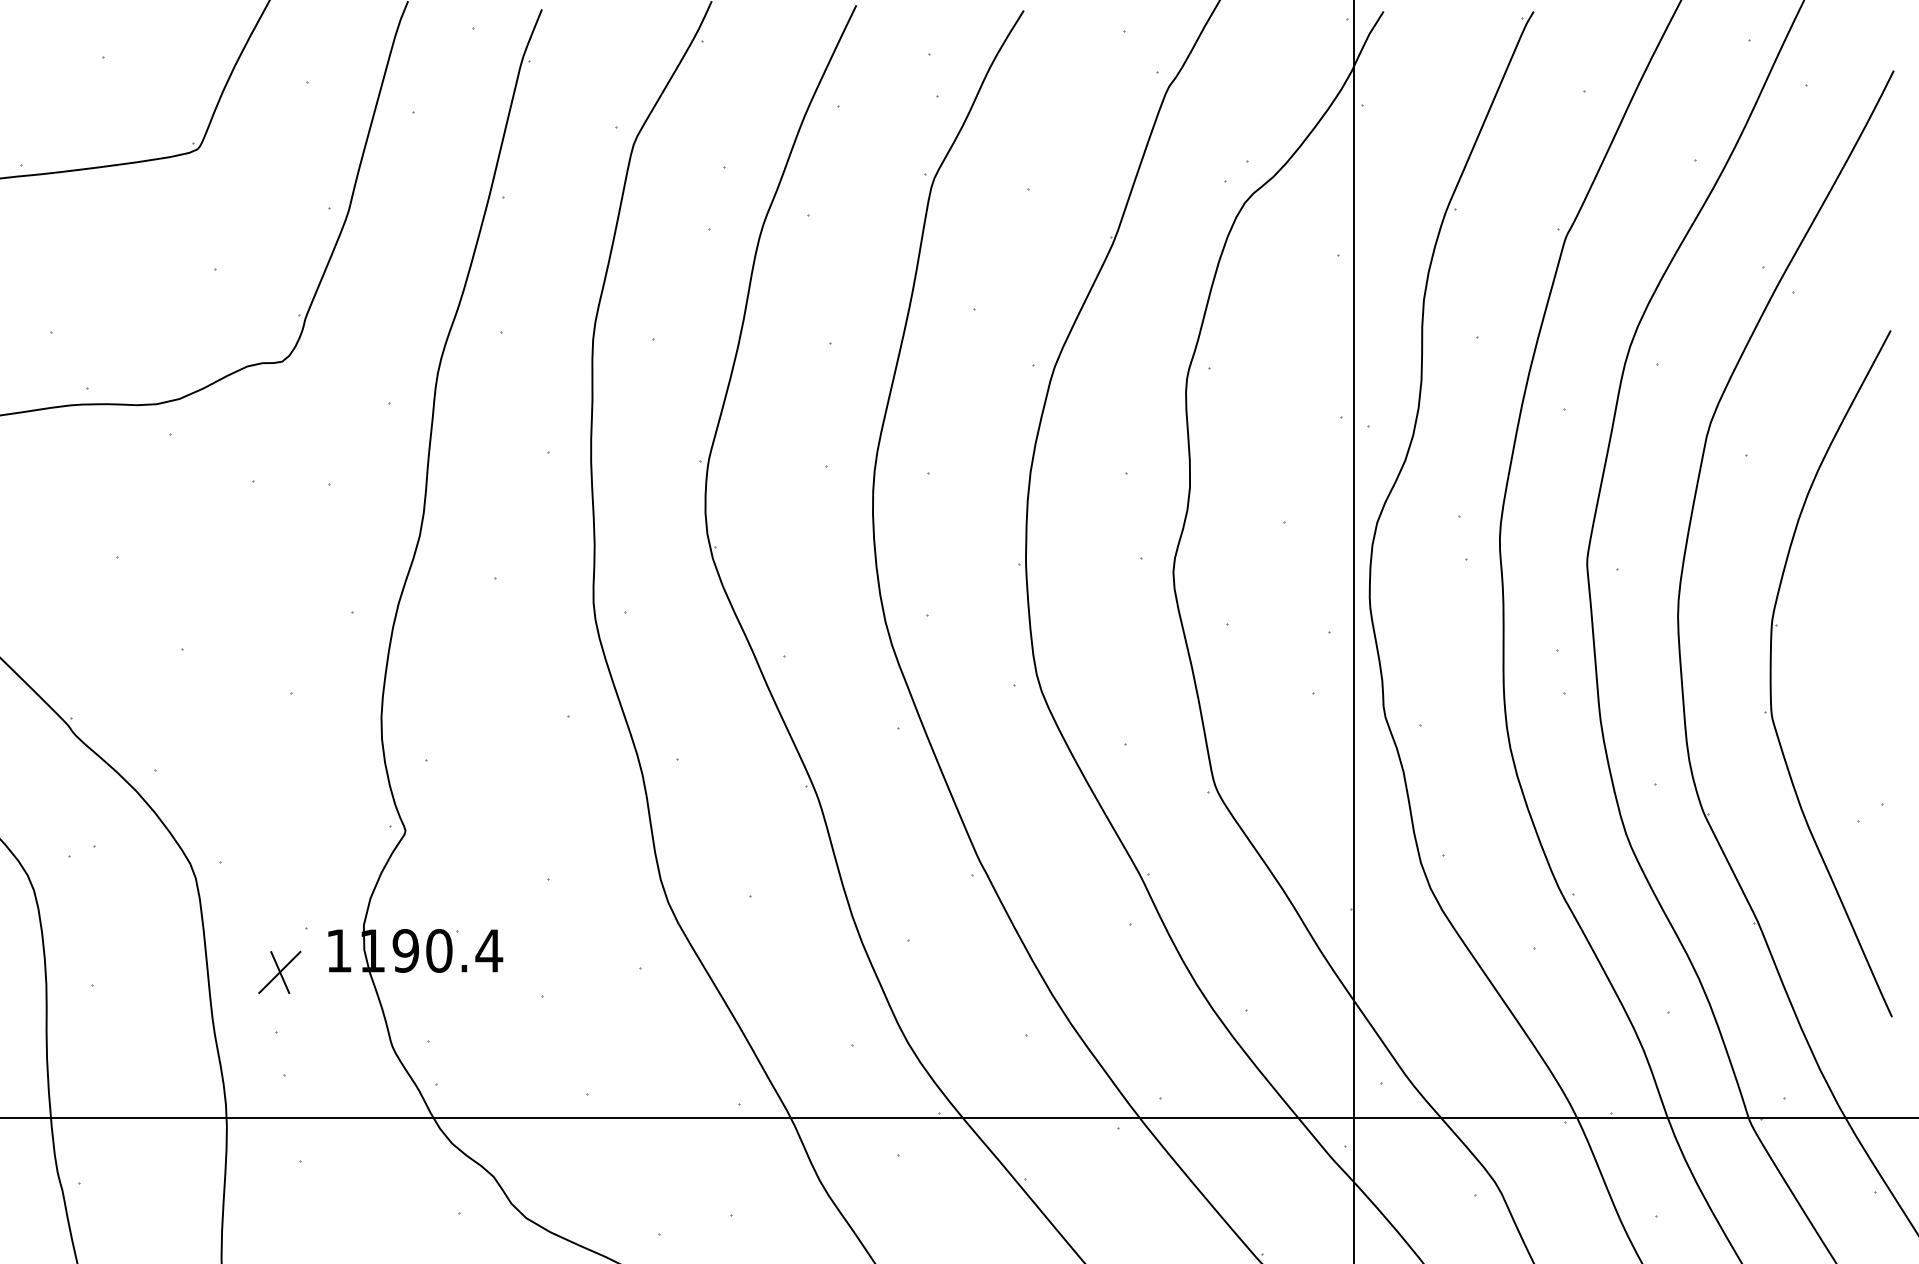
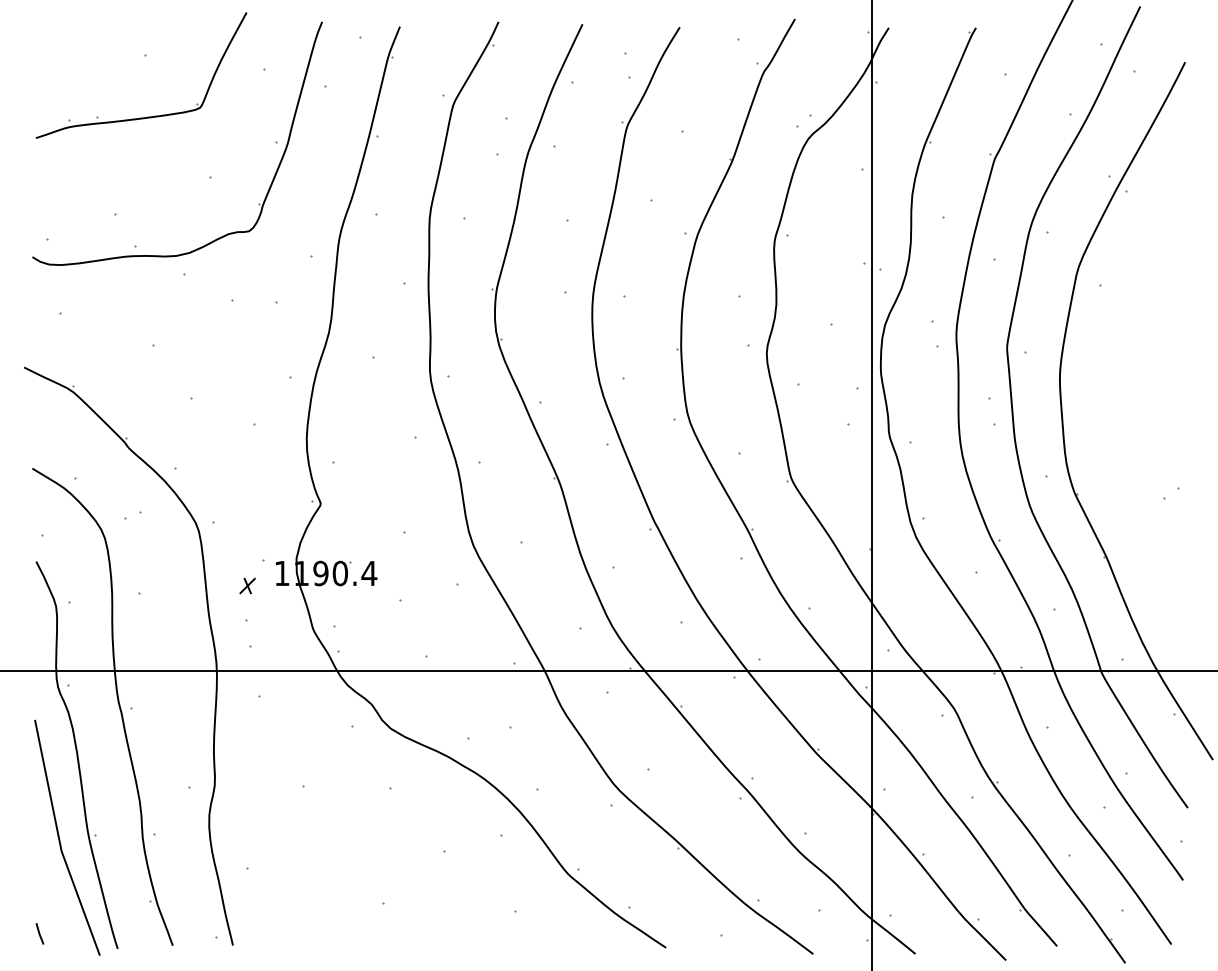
part: (1772, 673) -> (1114, 412), removed
part: (279, 971) -> (247, 585), size x0.6

